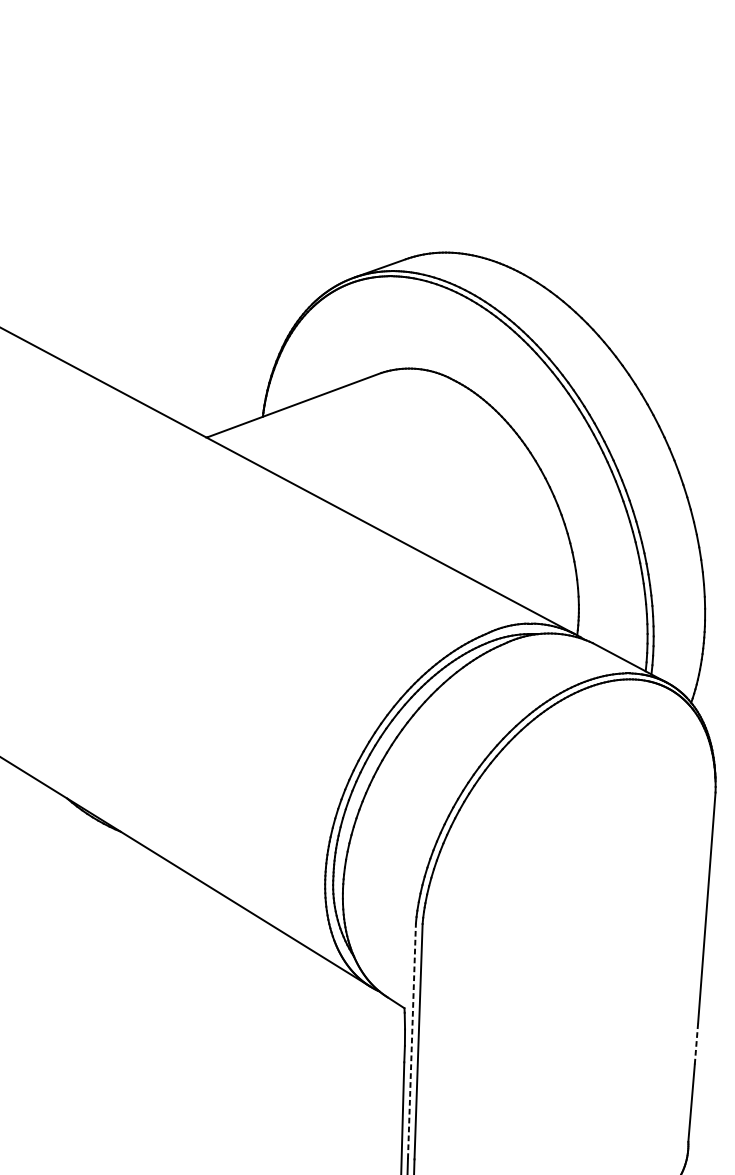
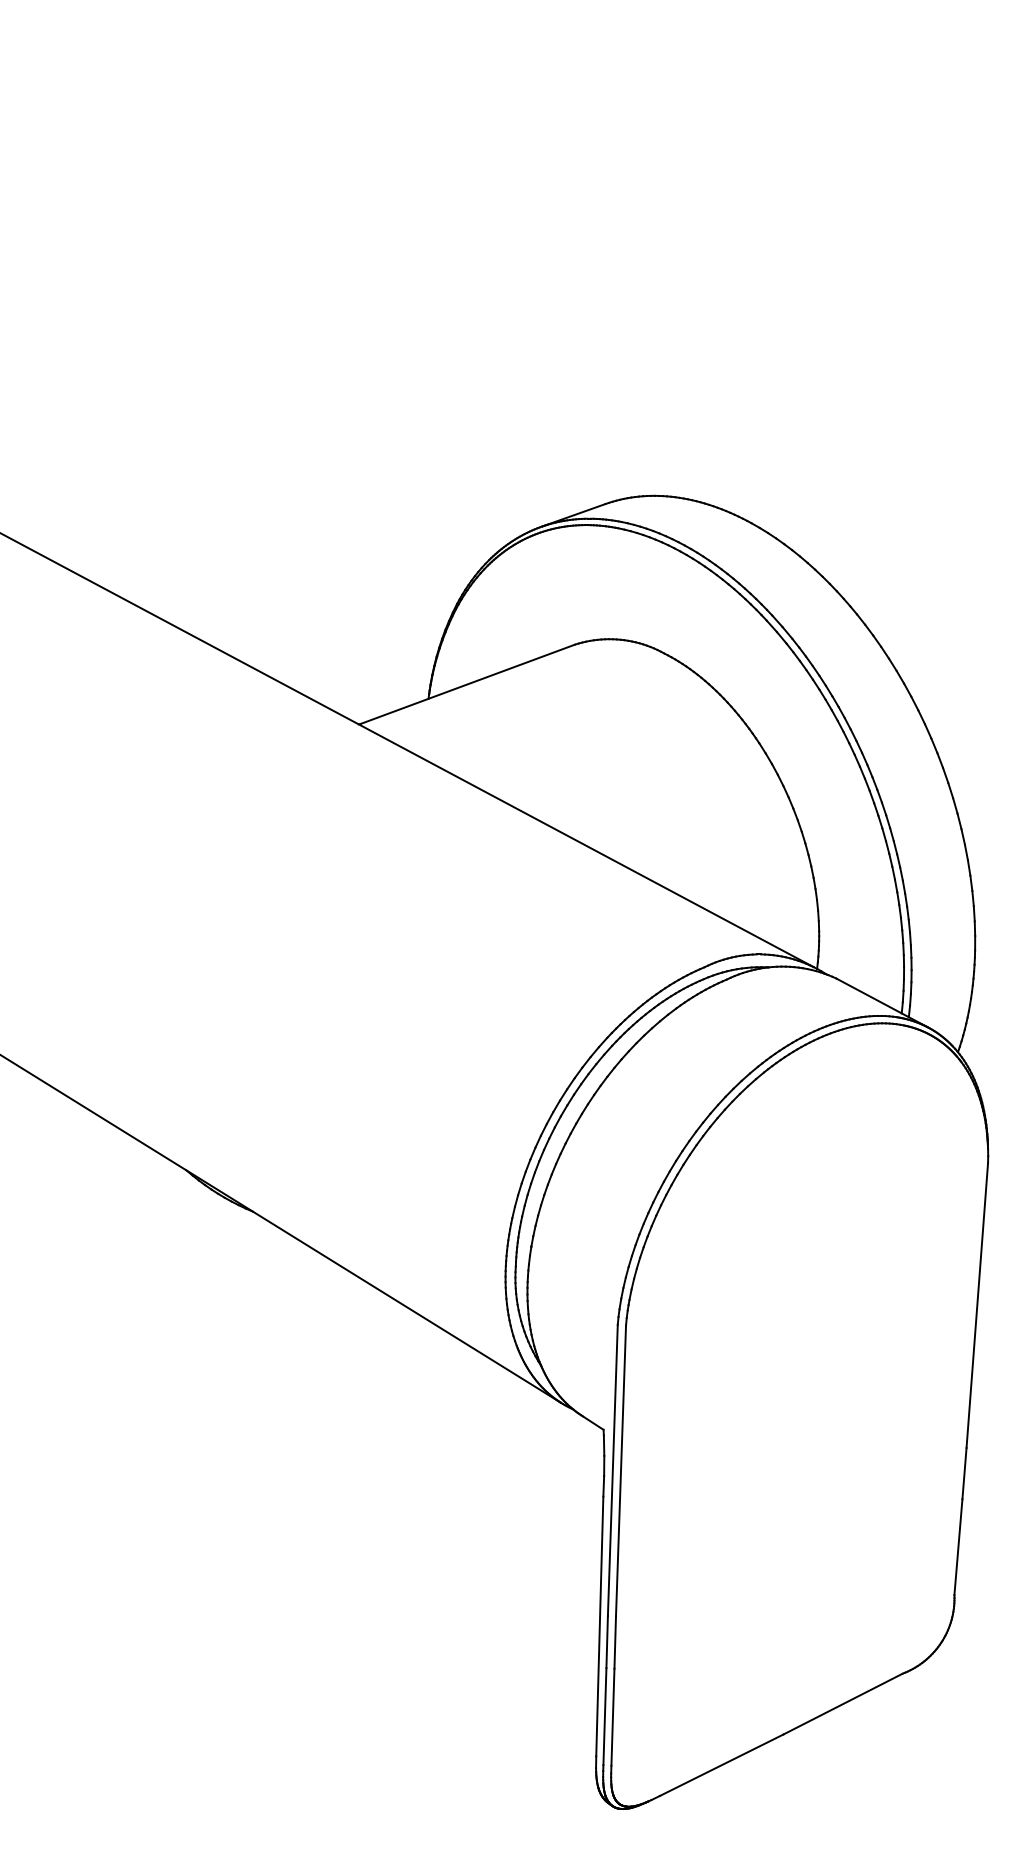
line: (411, 1041) -> (612, 1470), dashed -> solid
line: (696, 1043) -> (964, 1473), dashed -> solid

